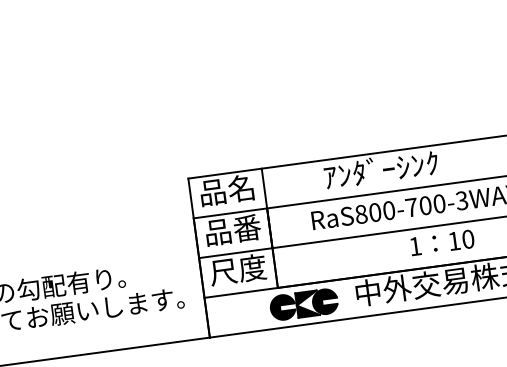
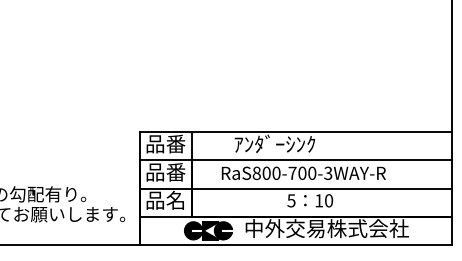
text: (241, 187) -> (175, 143), 品名 -> 品番
text: (415, 246) -> (291, 200), 1 -> 5
text: (237, 268) -> (165, 199), 尺度 -> 品名

